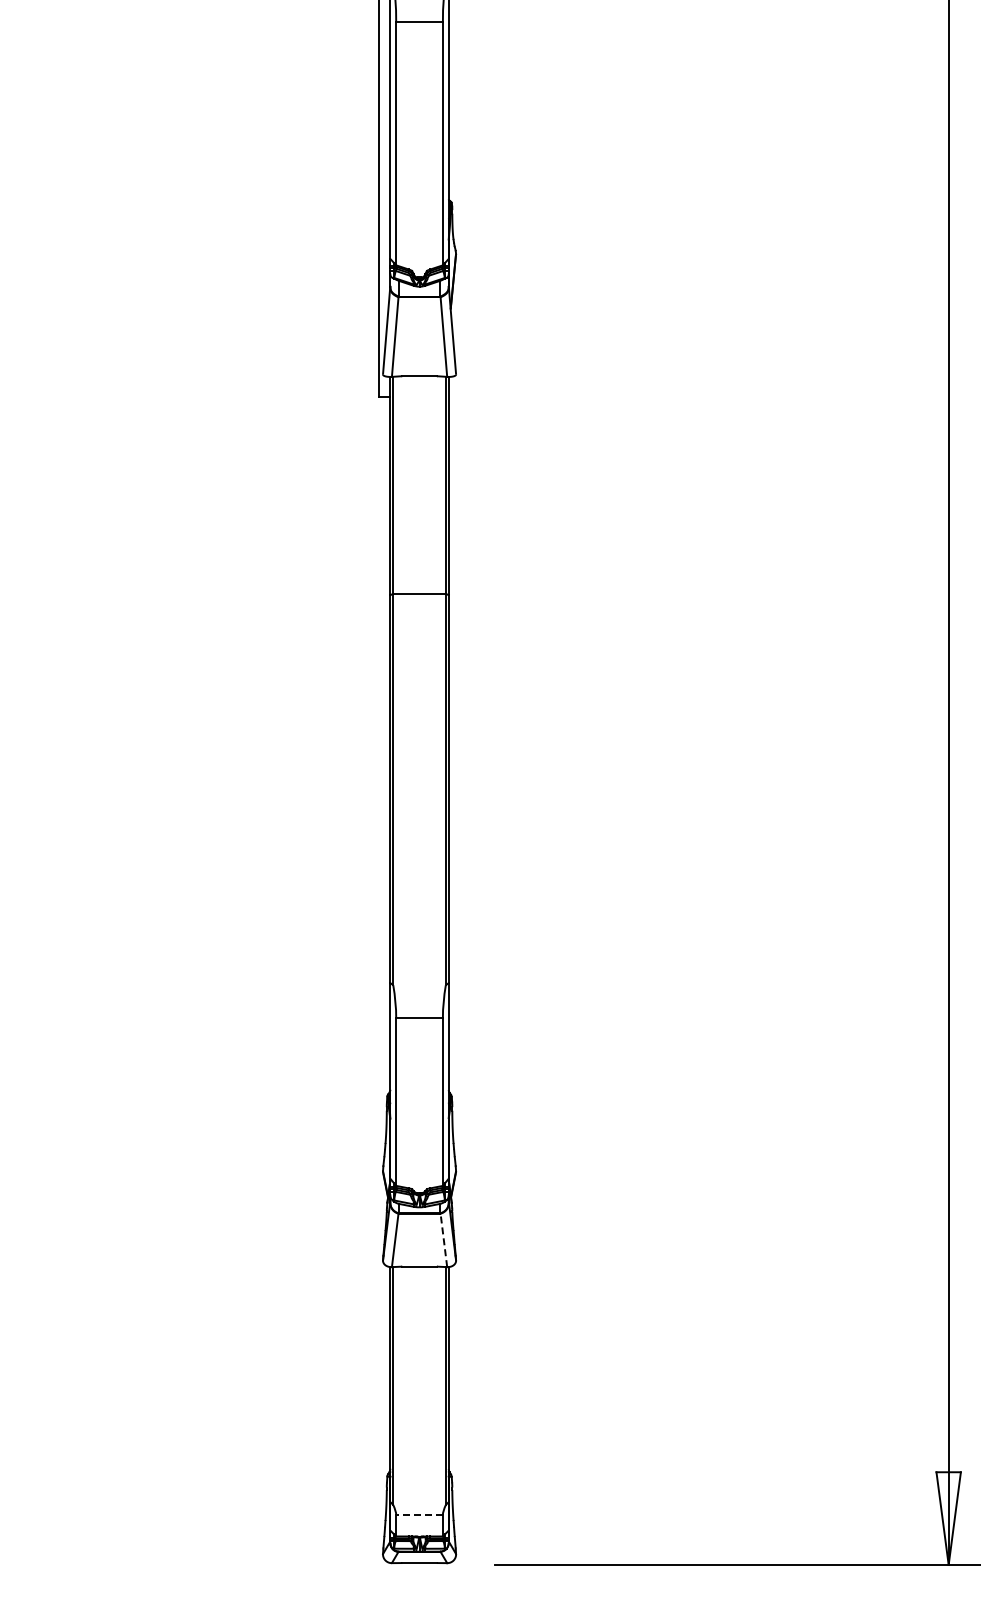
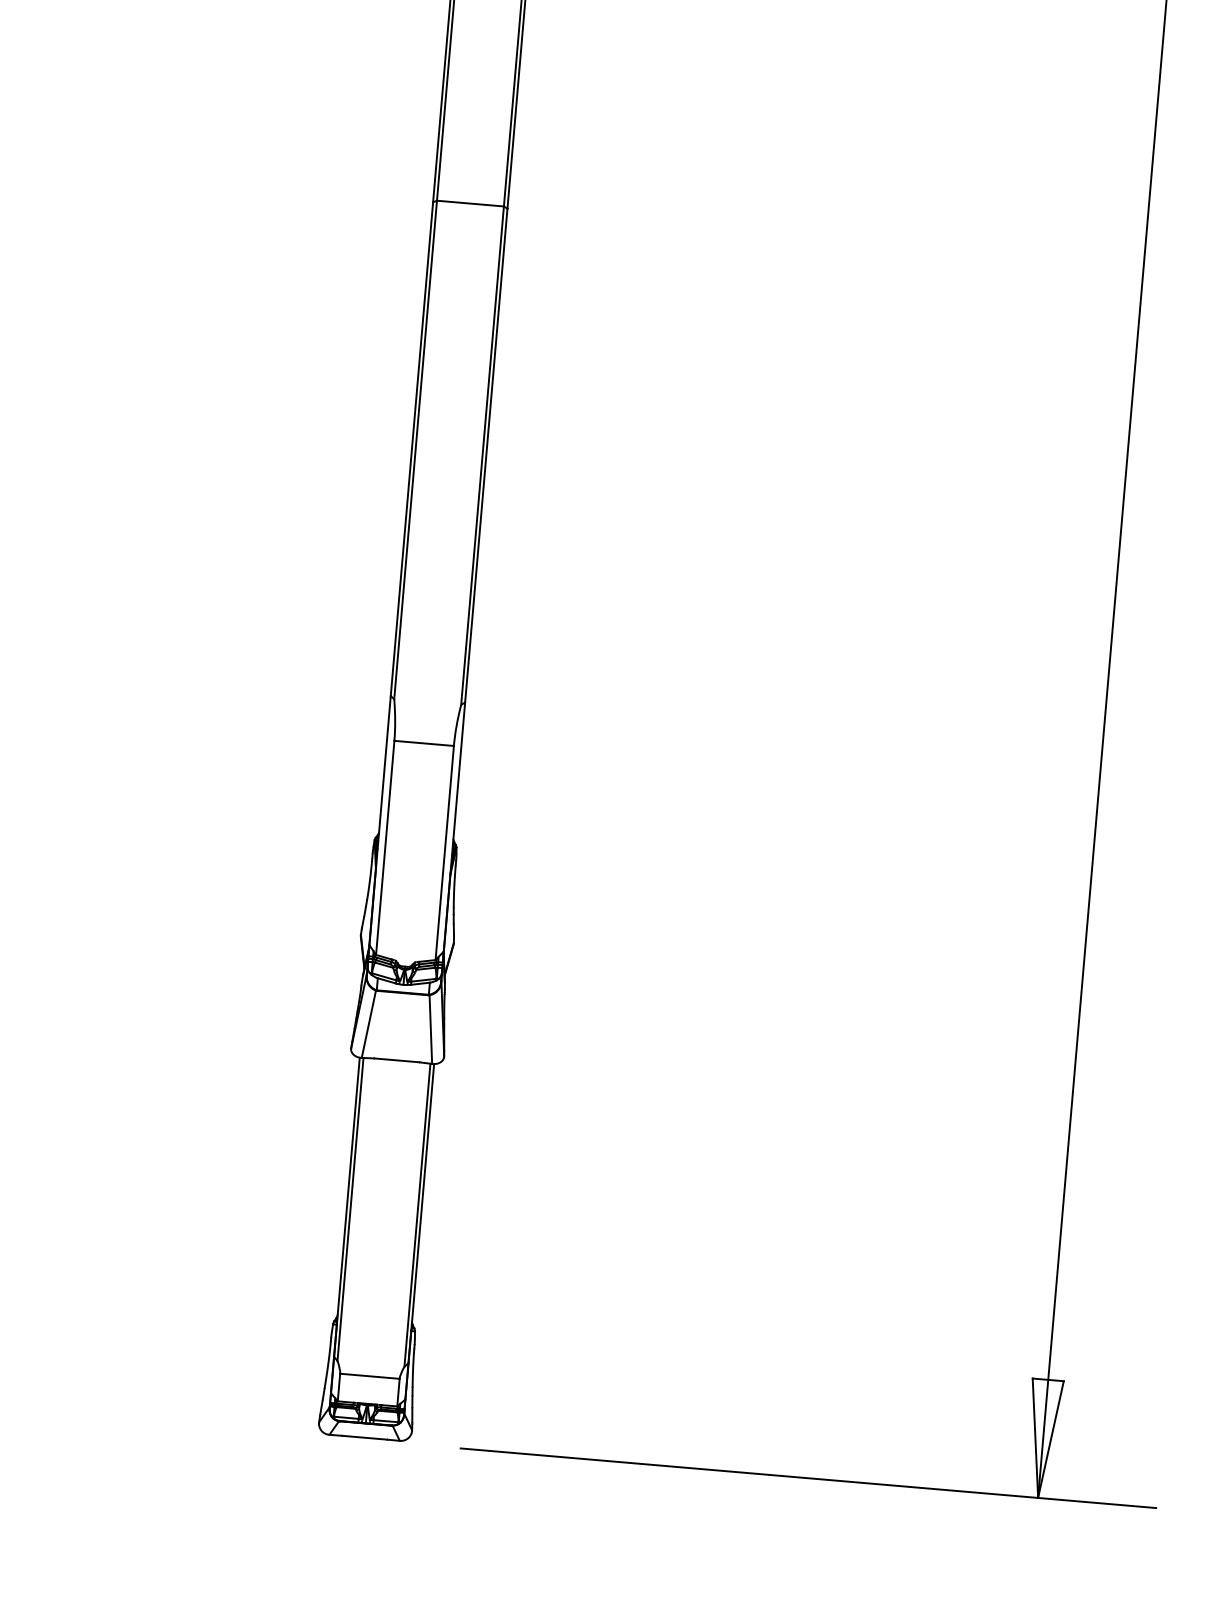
line: (443, 1240) -> (430, 1029), dashed -> solid
line: (419, 1514) -> (369, 1375), dashed -> solid

